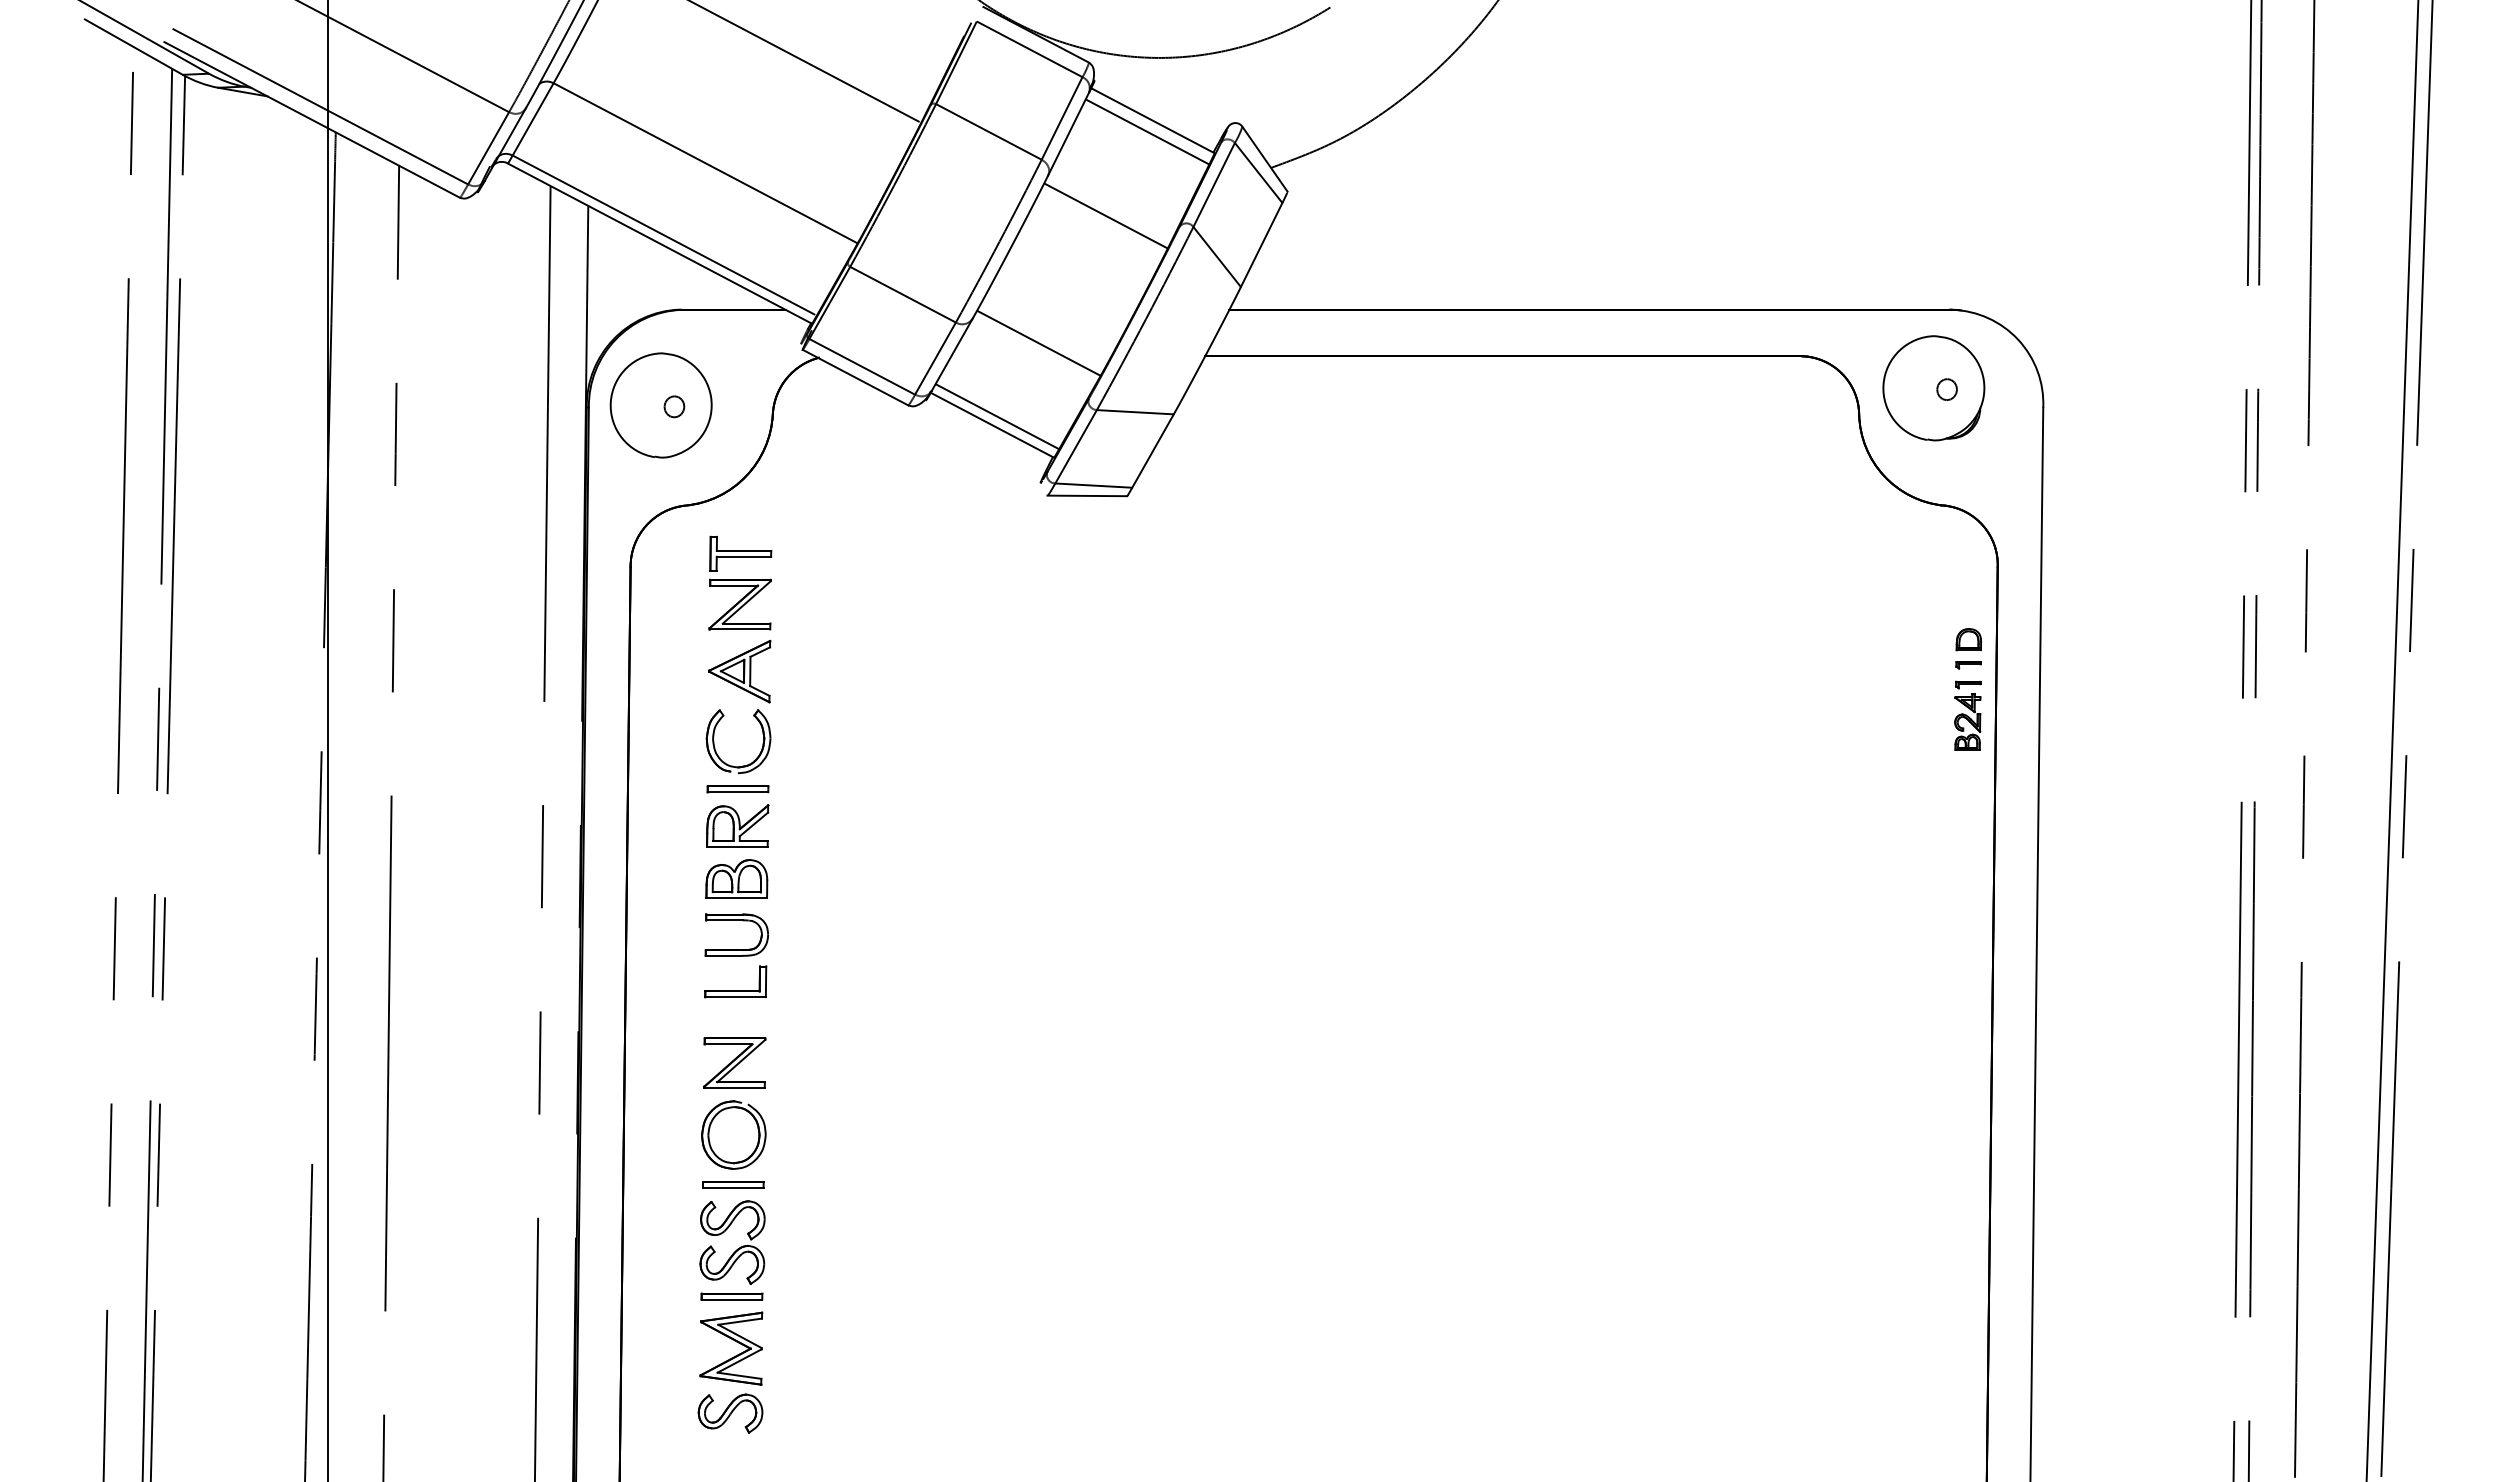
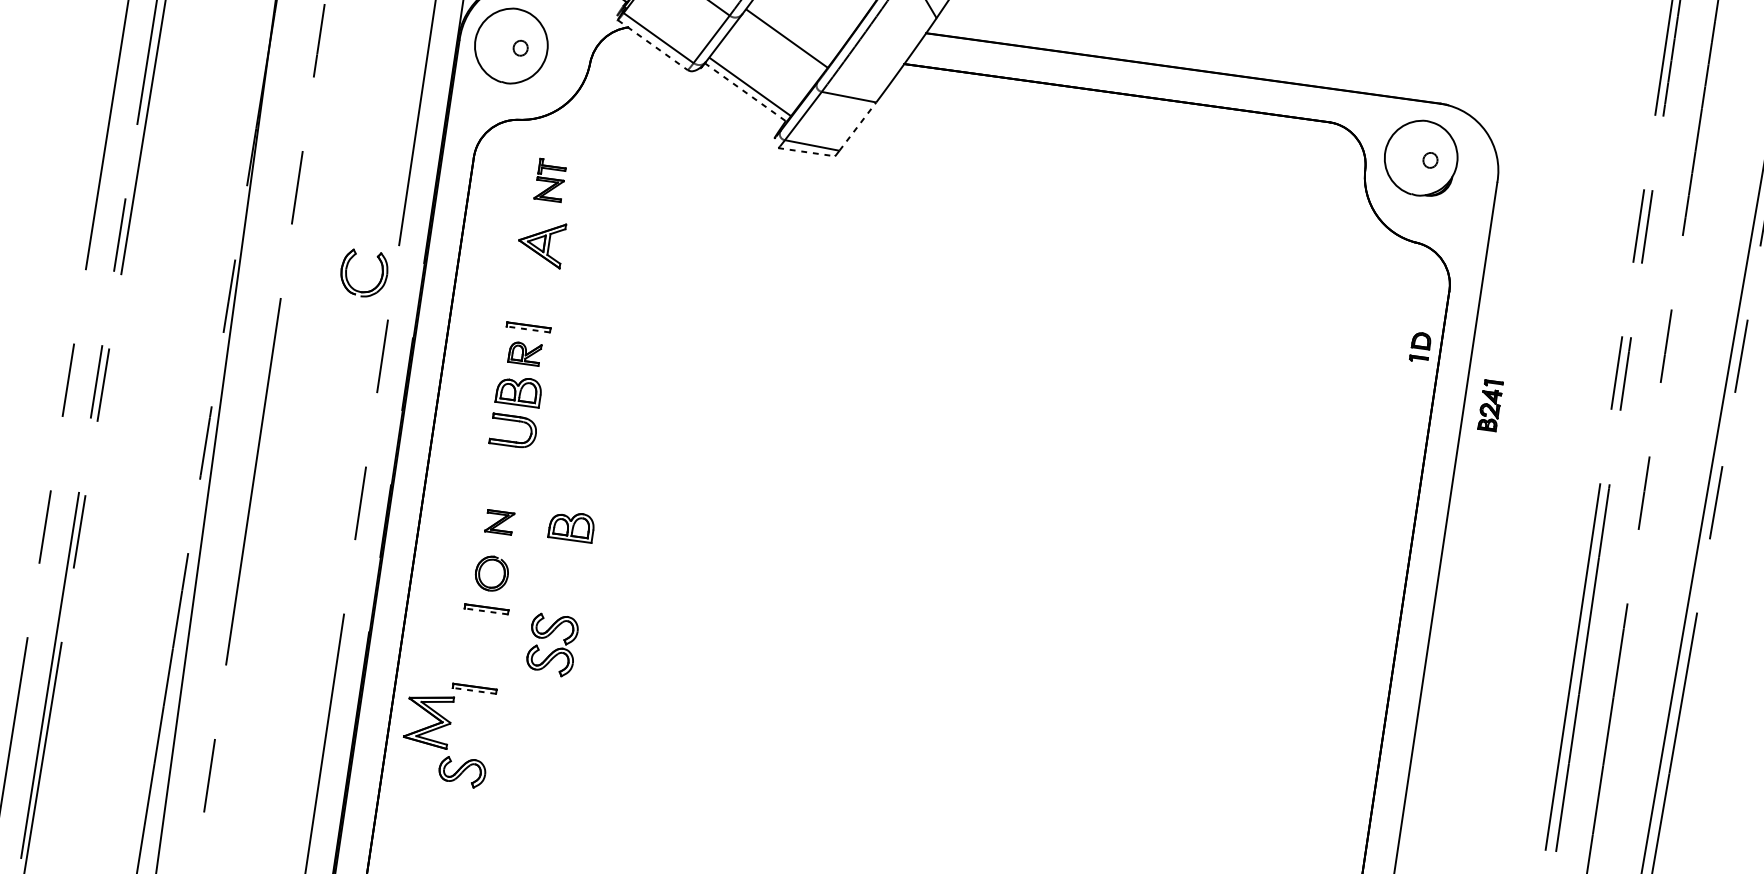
line: (855, 377) -> (652, 45), solid -> dashed
line: (992, 425) -> (745, 92), solid -> dashed
line: (1153, 450) -> (858, 126), solid -> dashed
line: (1087, 495) -> (806, 151), solid -> dashed
part: (740, 582) -> (550, 180), size x0.6
part: (1967, 715) -> (1490, 405), moved
part: (715, 747) -> (347, 275), moved
line: (737, 792) -> (527, 329), solid -> dashed
part: (737, 825) -> (524, 353), size x0.7
part: (735, 990) -> (507, 470), removed
part: (834, 1054) -> (571, 526), added
part: (734, 1062) -> (499, 521), size x0.6
part: (733, 1134) -> (491, 573), size x0.7
line: (732, 1188) -> (485, 611), solid -> dashed
part: (737, 1248) -> (555, 649), moved
line: (731, 1299) -> (474, 690), solid -> dashed
part: (734, 1341) -> (431, 715), moved

